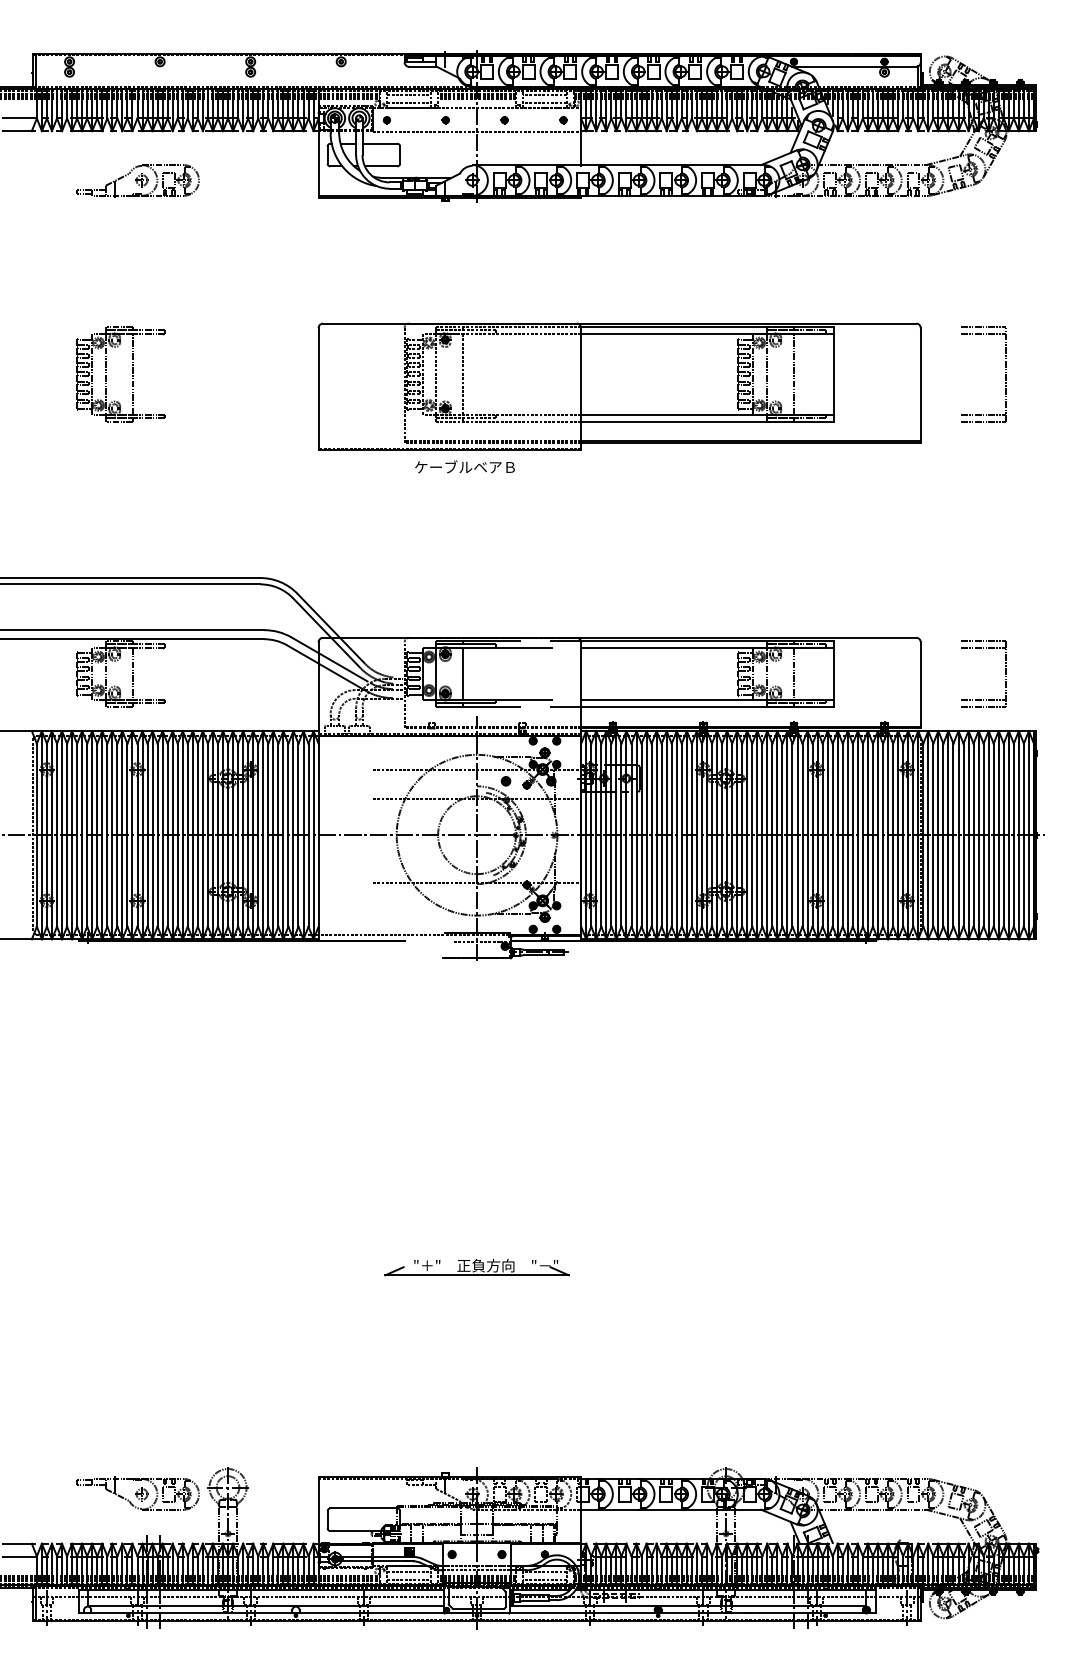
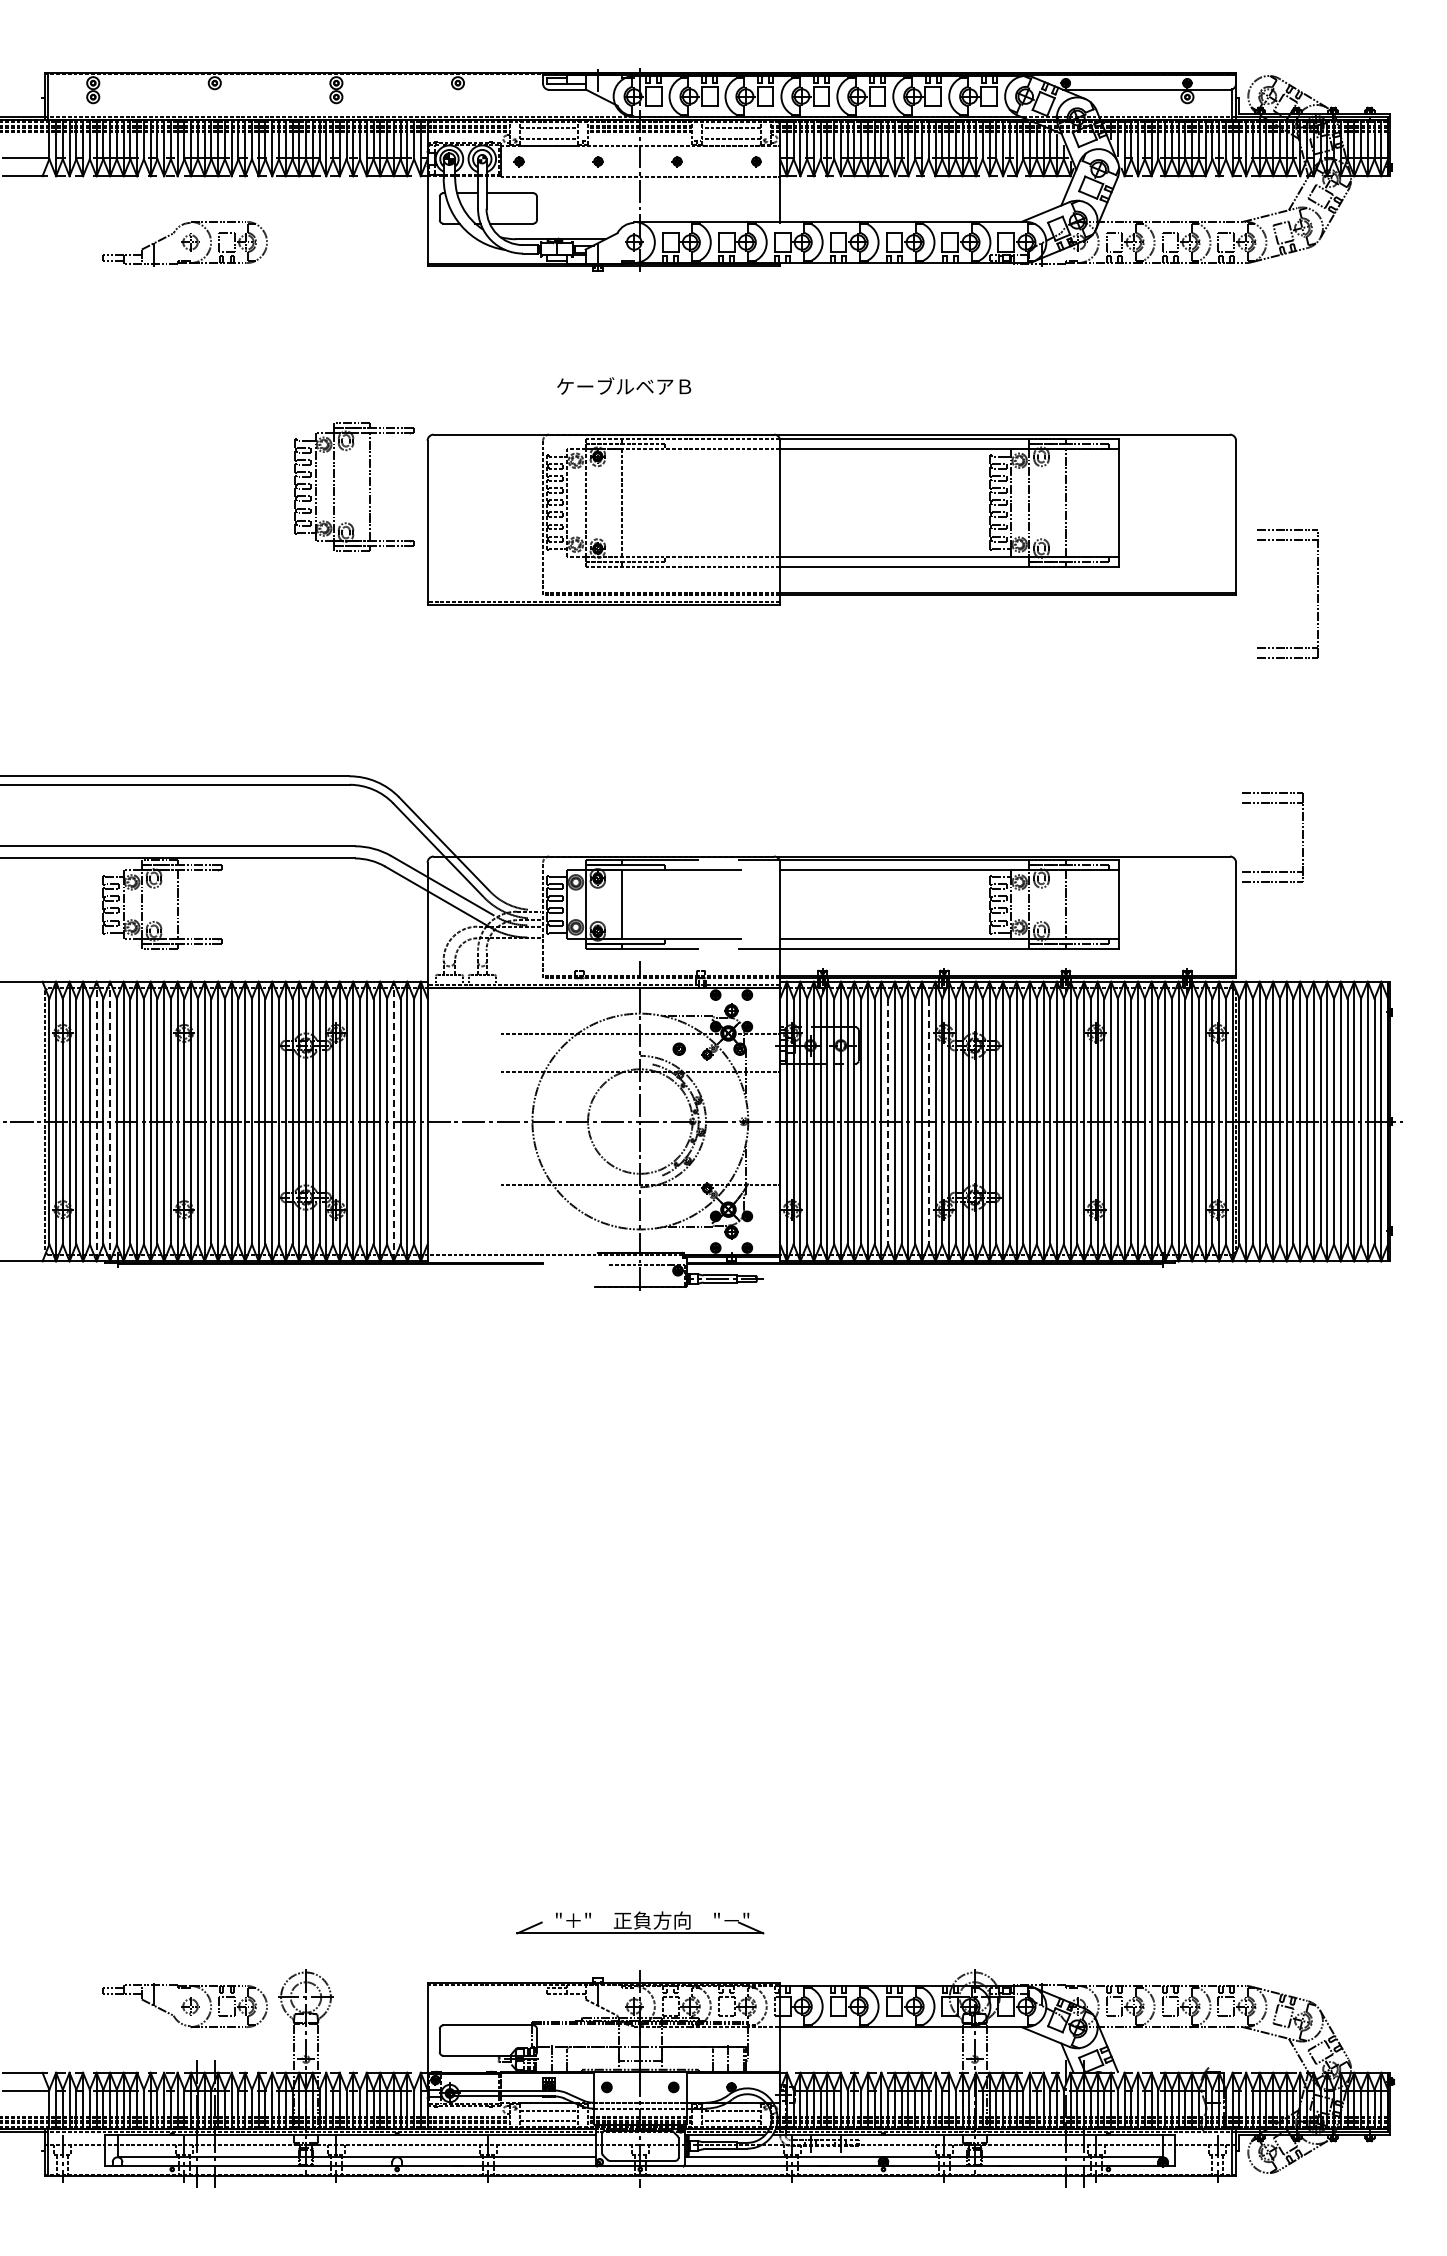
part: (132, 373) -> (369, 485), moved
part: (1005, 374) -> (1317, 594), moved
text: (465, 466) -> (624, 385), moved
part: (1005, 673) -> (1302, 837), moved
line: (72, 835) -> (96, 1121), solid -> dashed
line: (82, 835) -> (110, 1121), solid -> dashed
line: (293, 835) -> (393, 1121), solid -> dashed
line: (661, 835) -> (888, 1121), solid -> dashed
line: (691, 835) -> (928, 1121), solid -> dashed
part: (477, 1267) -> (640, 1922), moved

